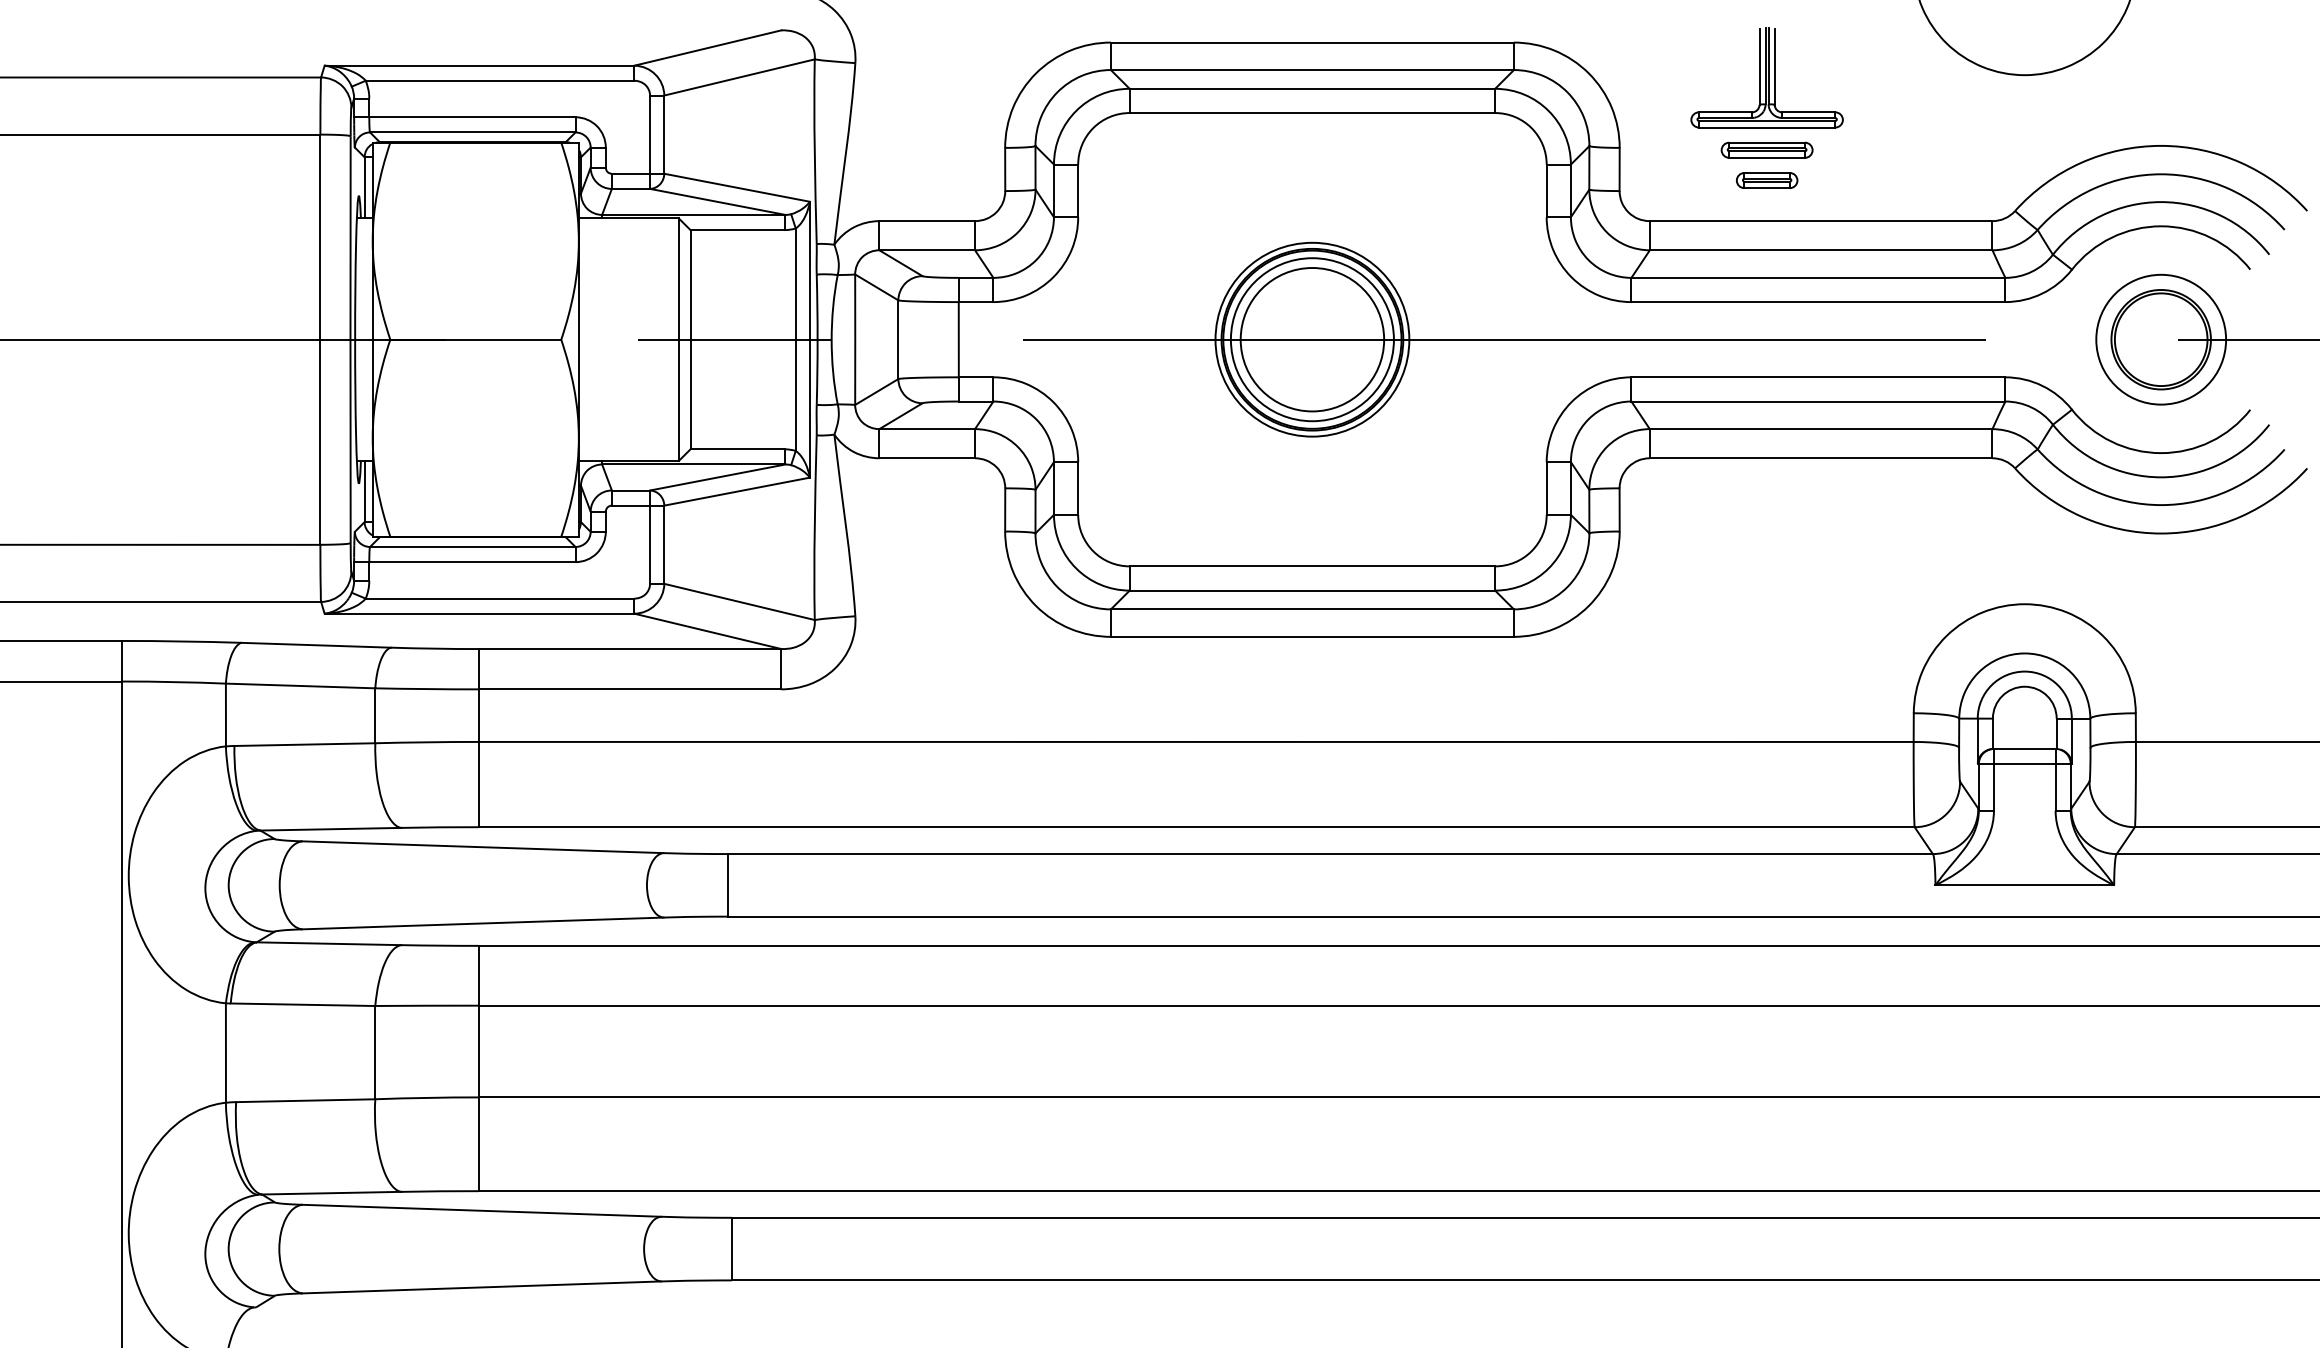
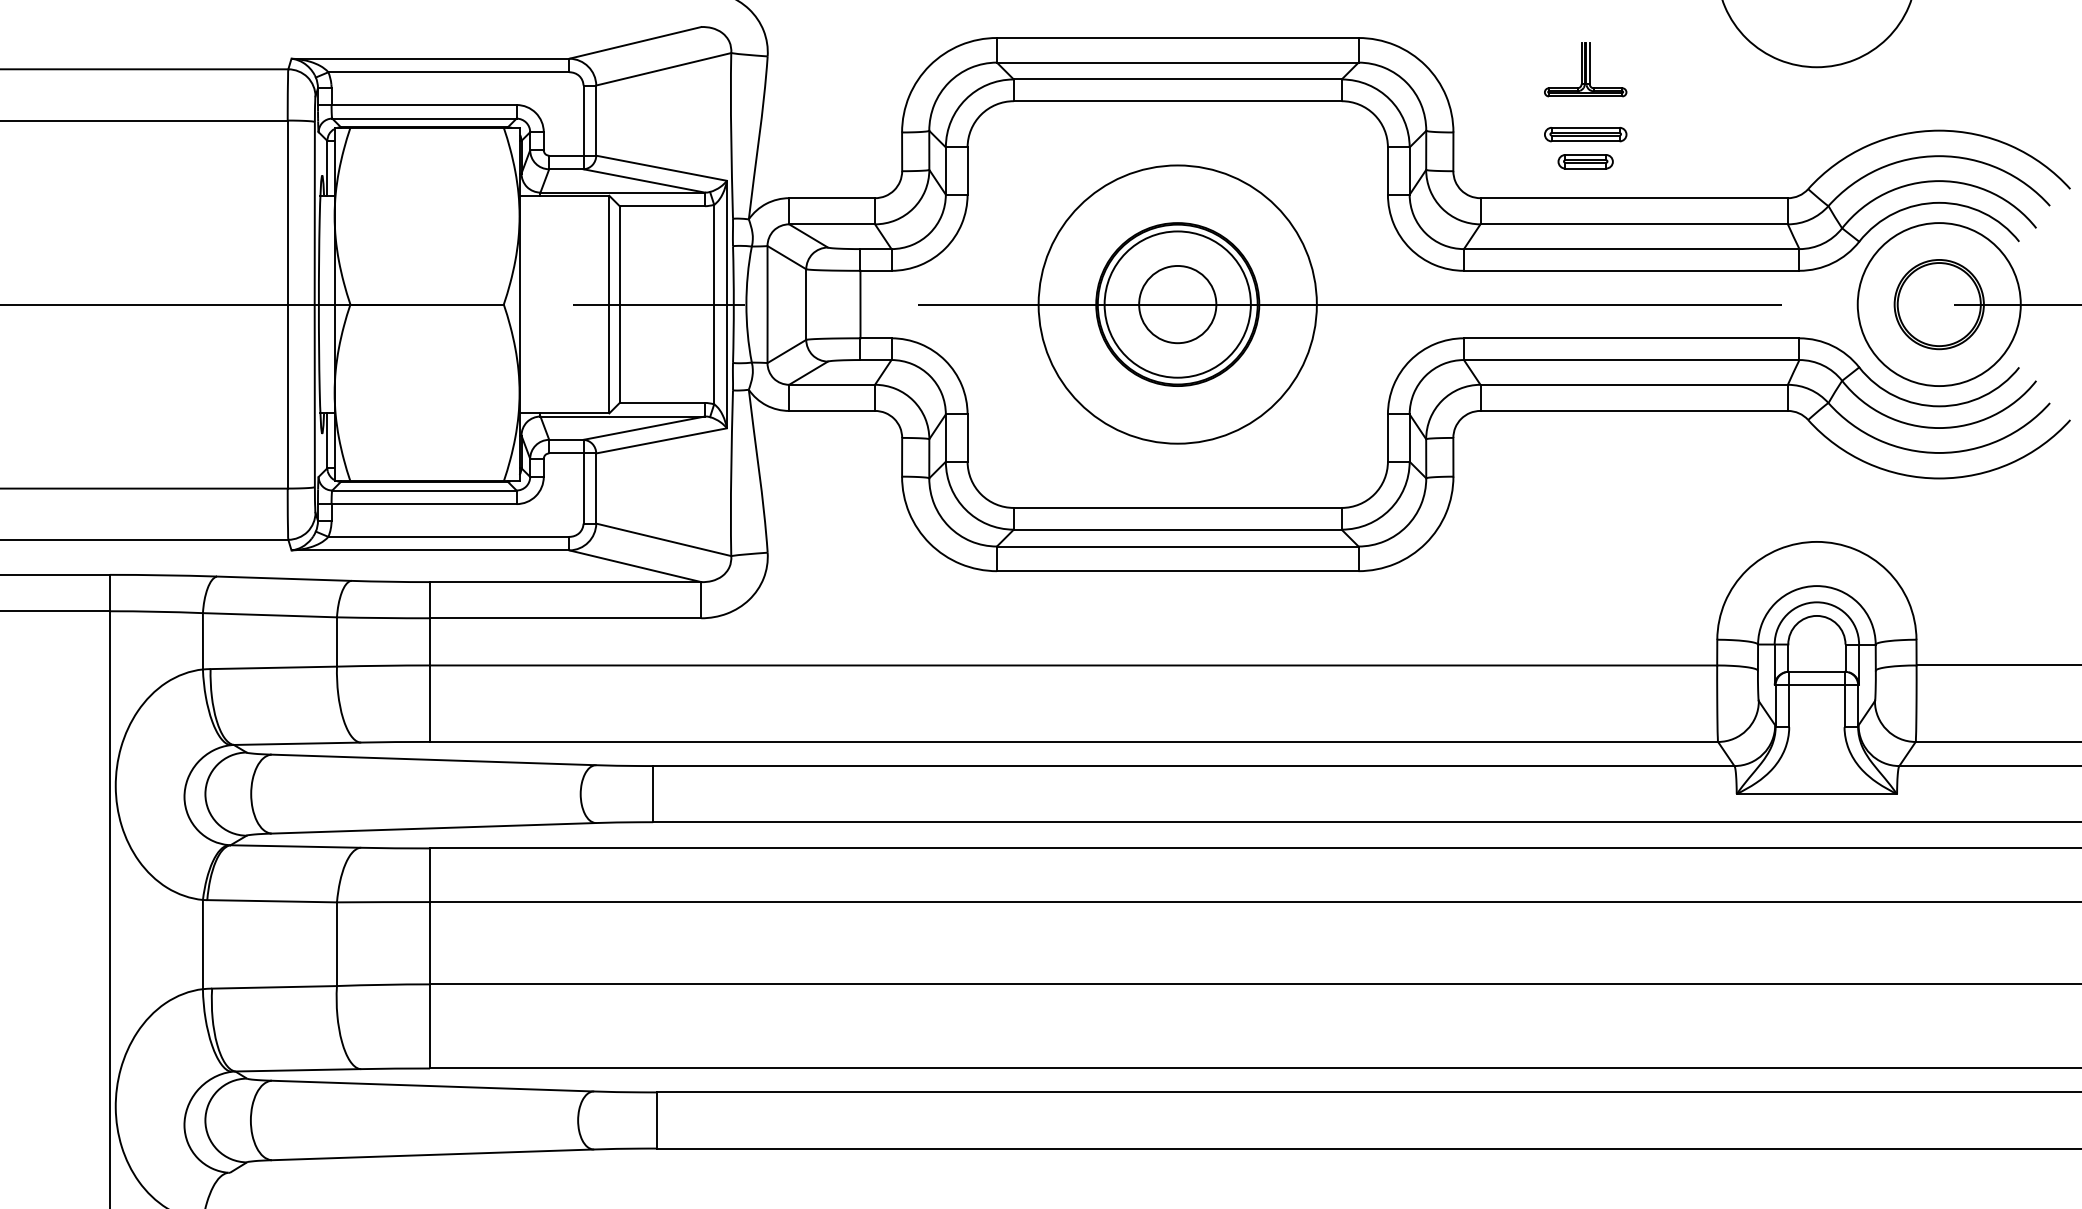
part: (1766, 77) -> (1585, 69), size x0.6
circle: (1312, 339) -> (1177, 304), size x0.6
circle: (1312, 339) -> (1177, 304), size x1.6
circle: (2161, 339) -> (1939, 304), size x1.4

